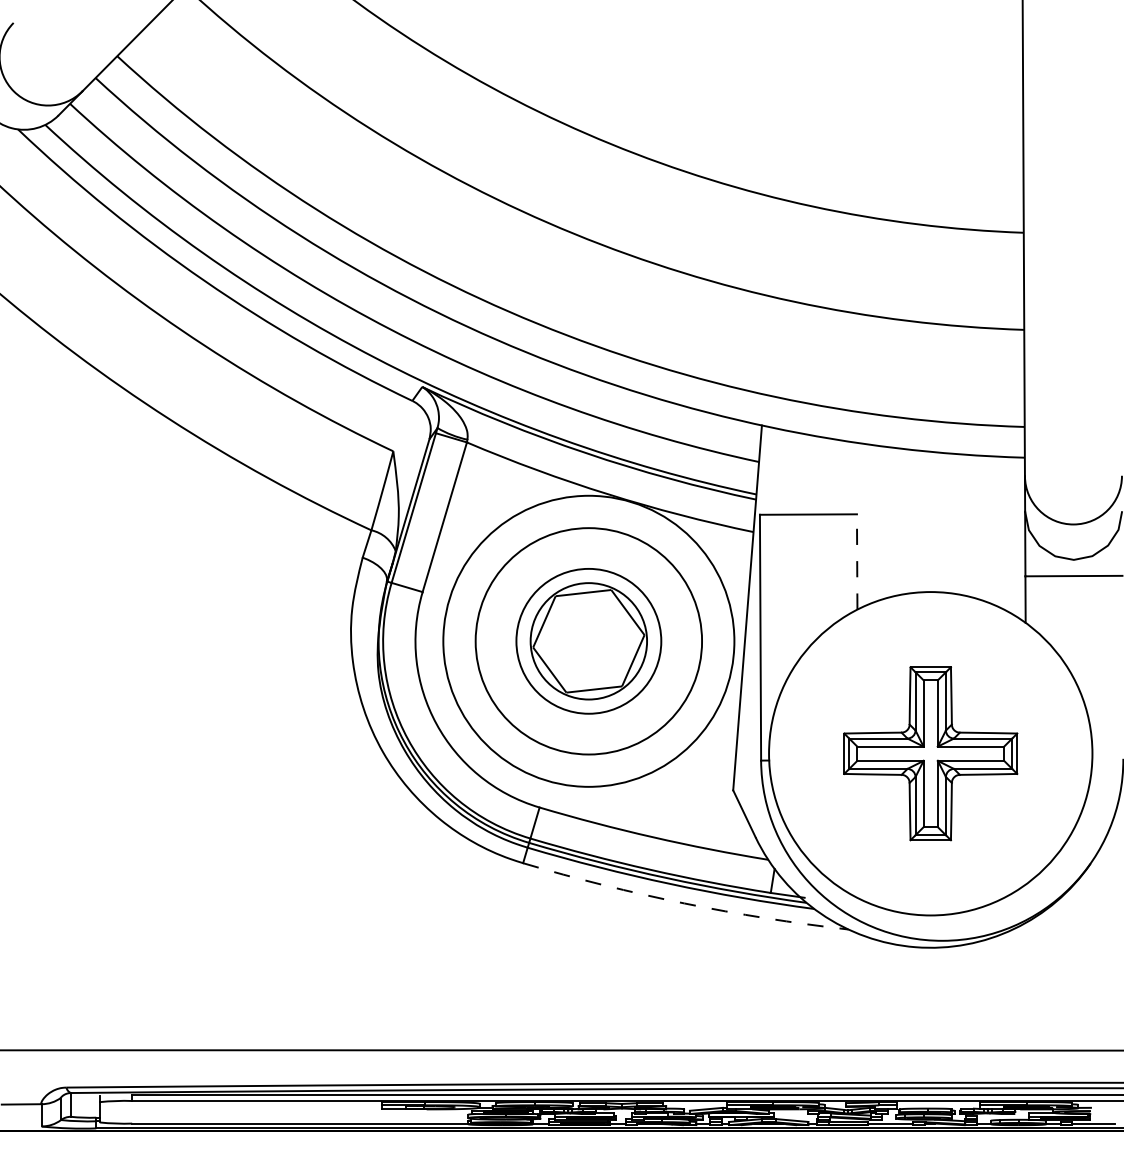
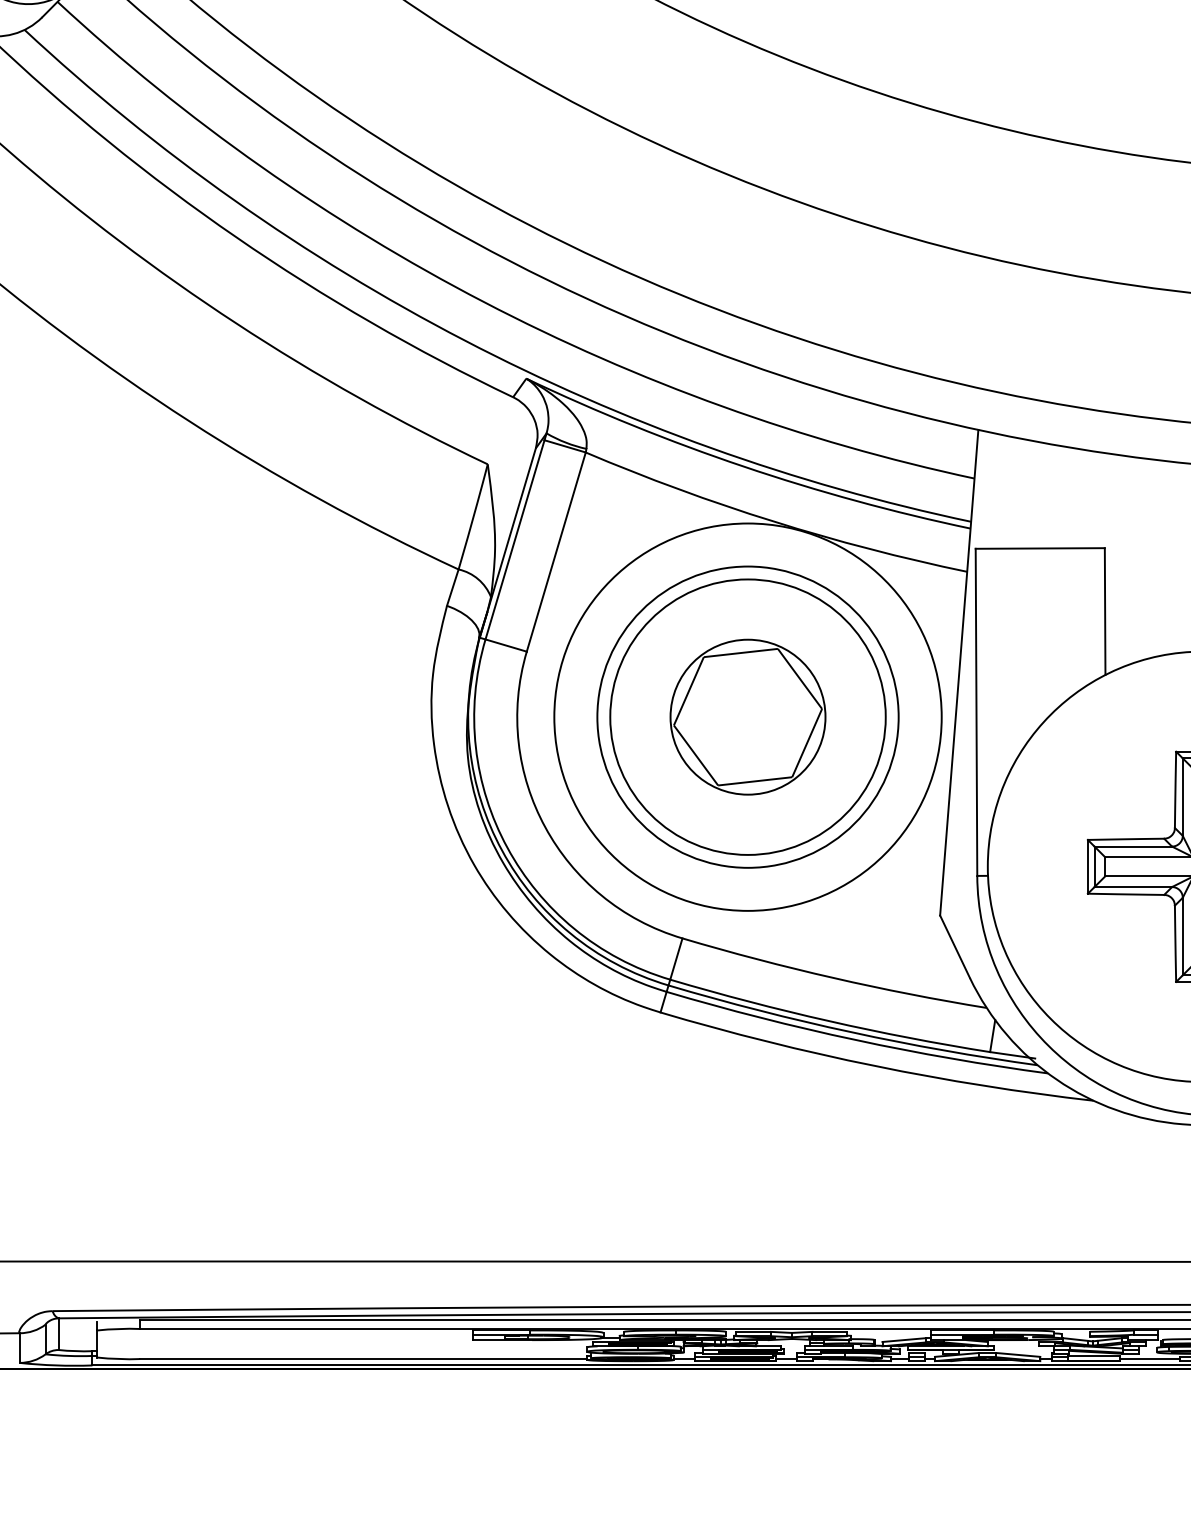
line: (857, 561) -> (1105, 610), dashed -> solid
circle: (588, 640) -> (747, 716), size x1.43
arc: (684, 903) -> (875, 1066), dashed -> solid

